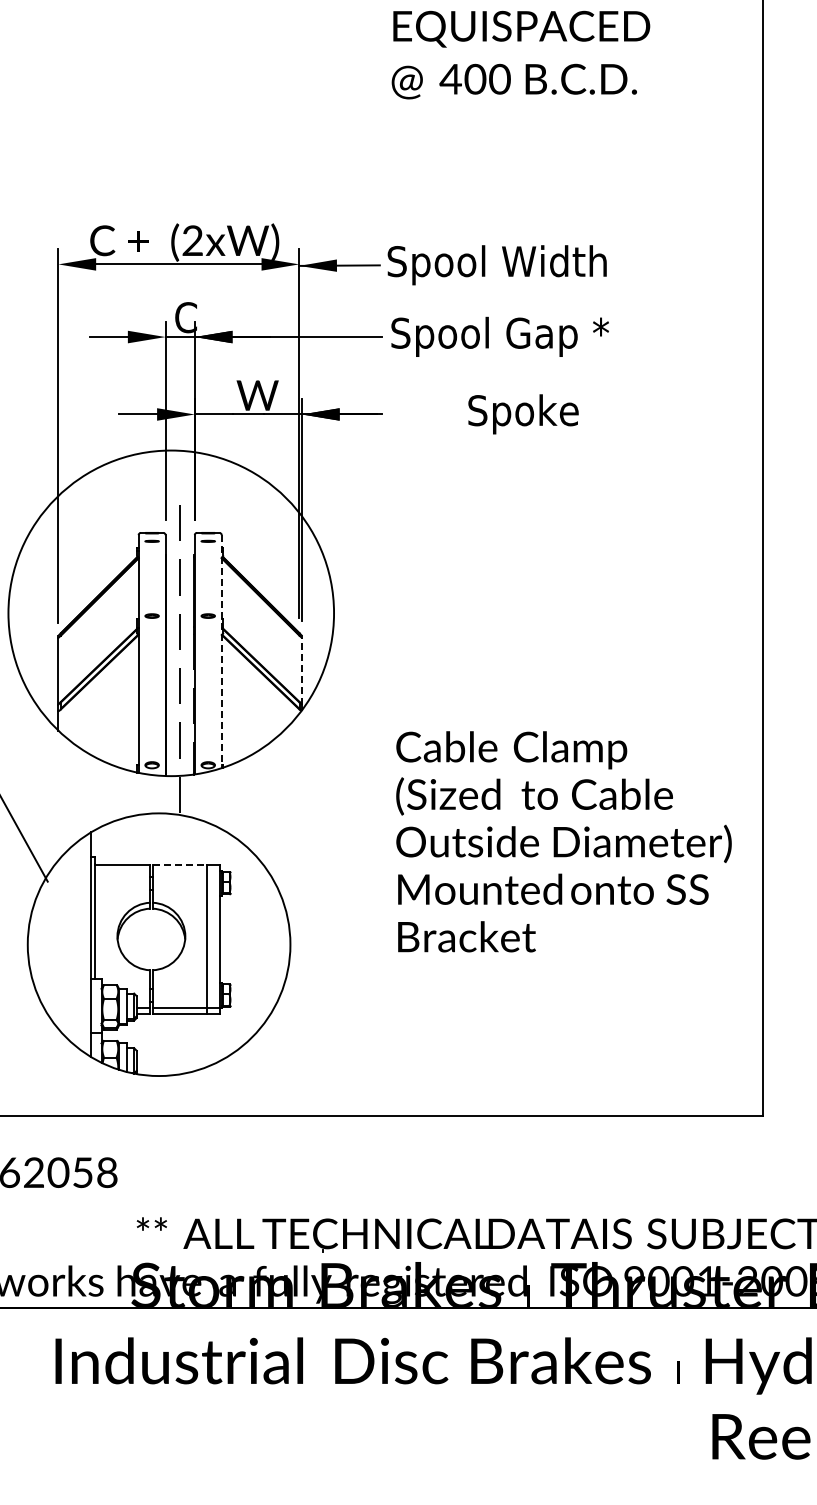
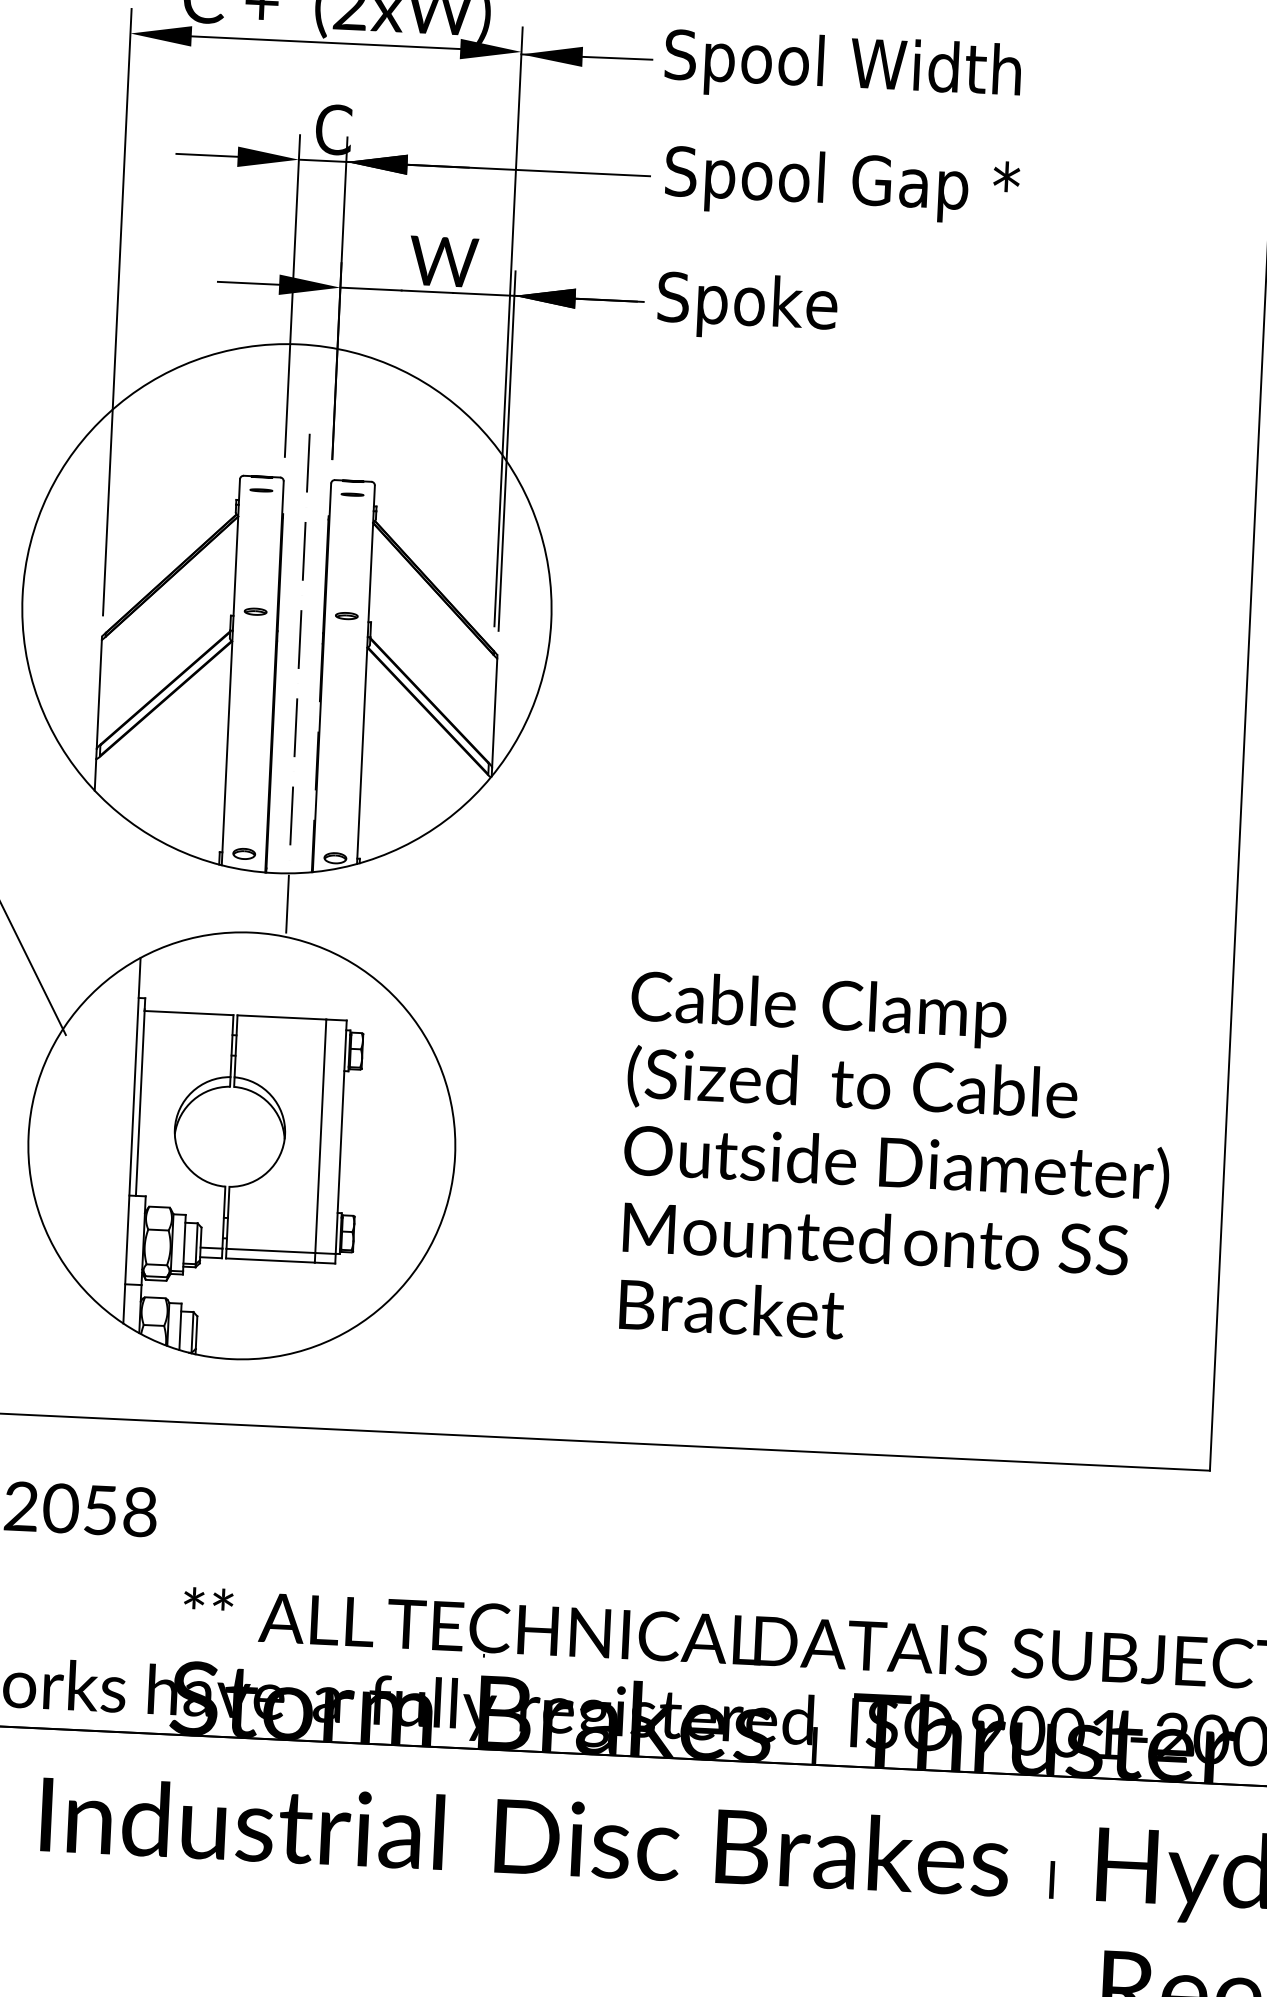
text: (523, 414) -> (747, 306), moved
line: (221, 652) -> (365, 676), dashed -> solid
line: (301, 671) -> (493, 713), dashed -> solid
text: (563, 841) -> (895, 1161), moved
line: (180, 864) -> (282, 1017), dashed -> solid

